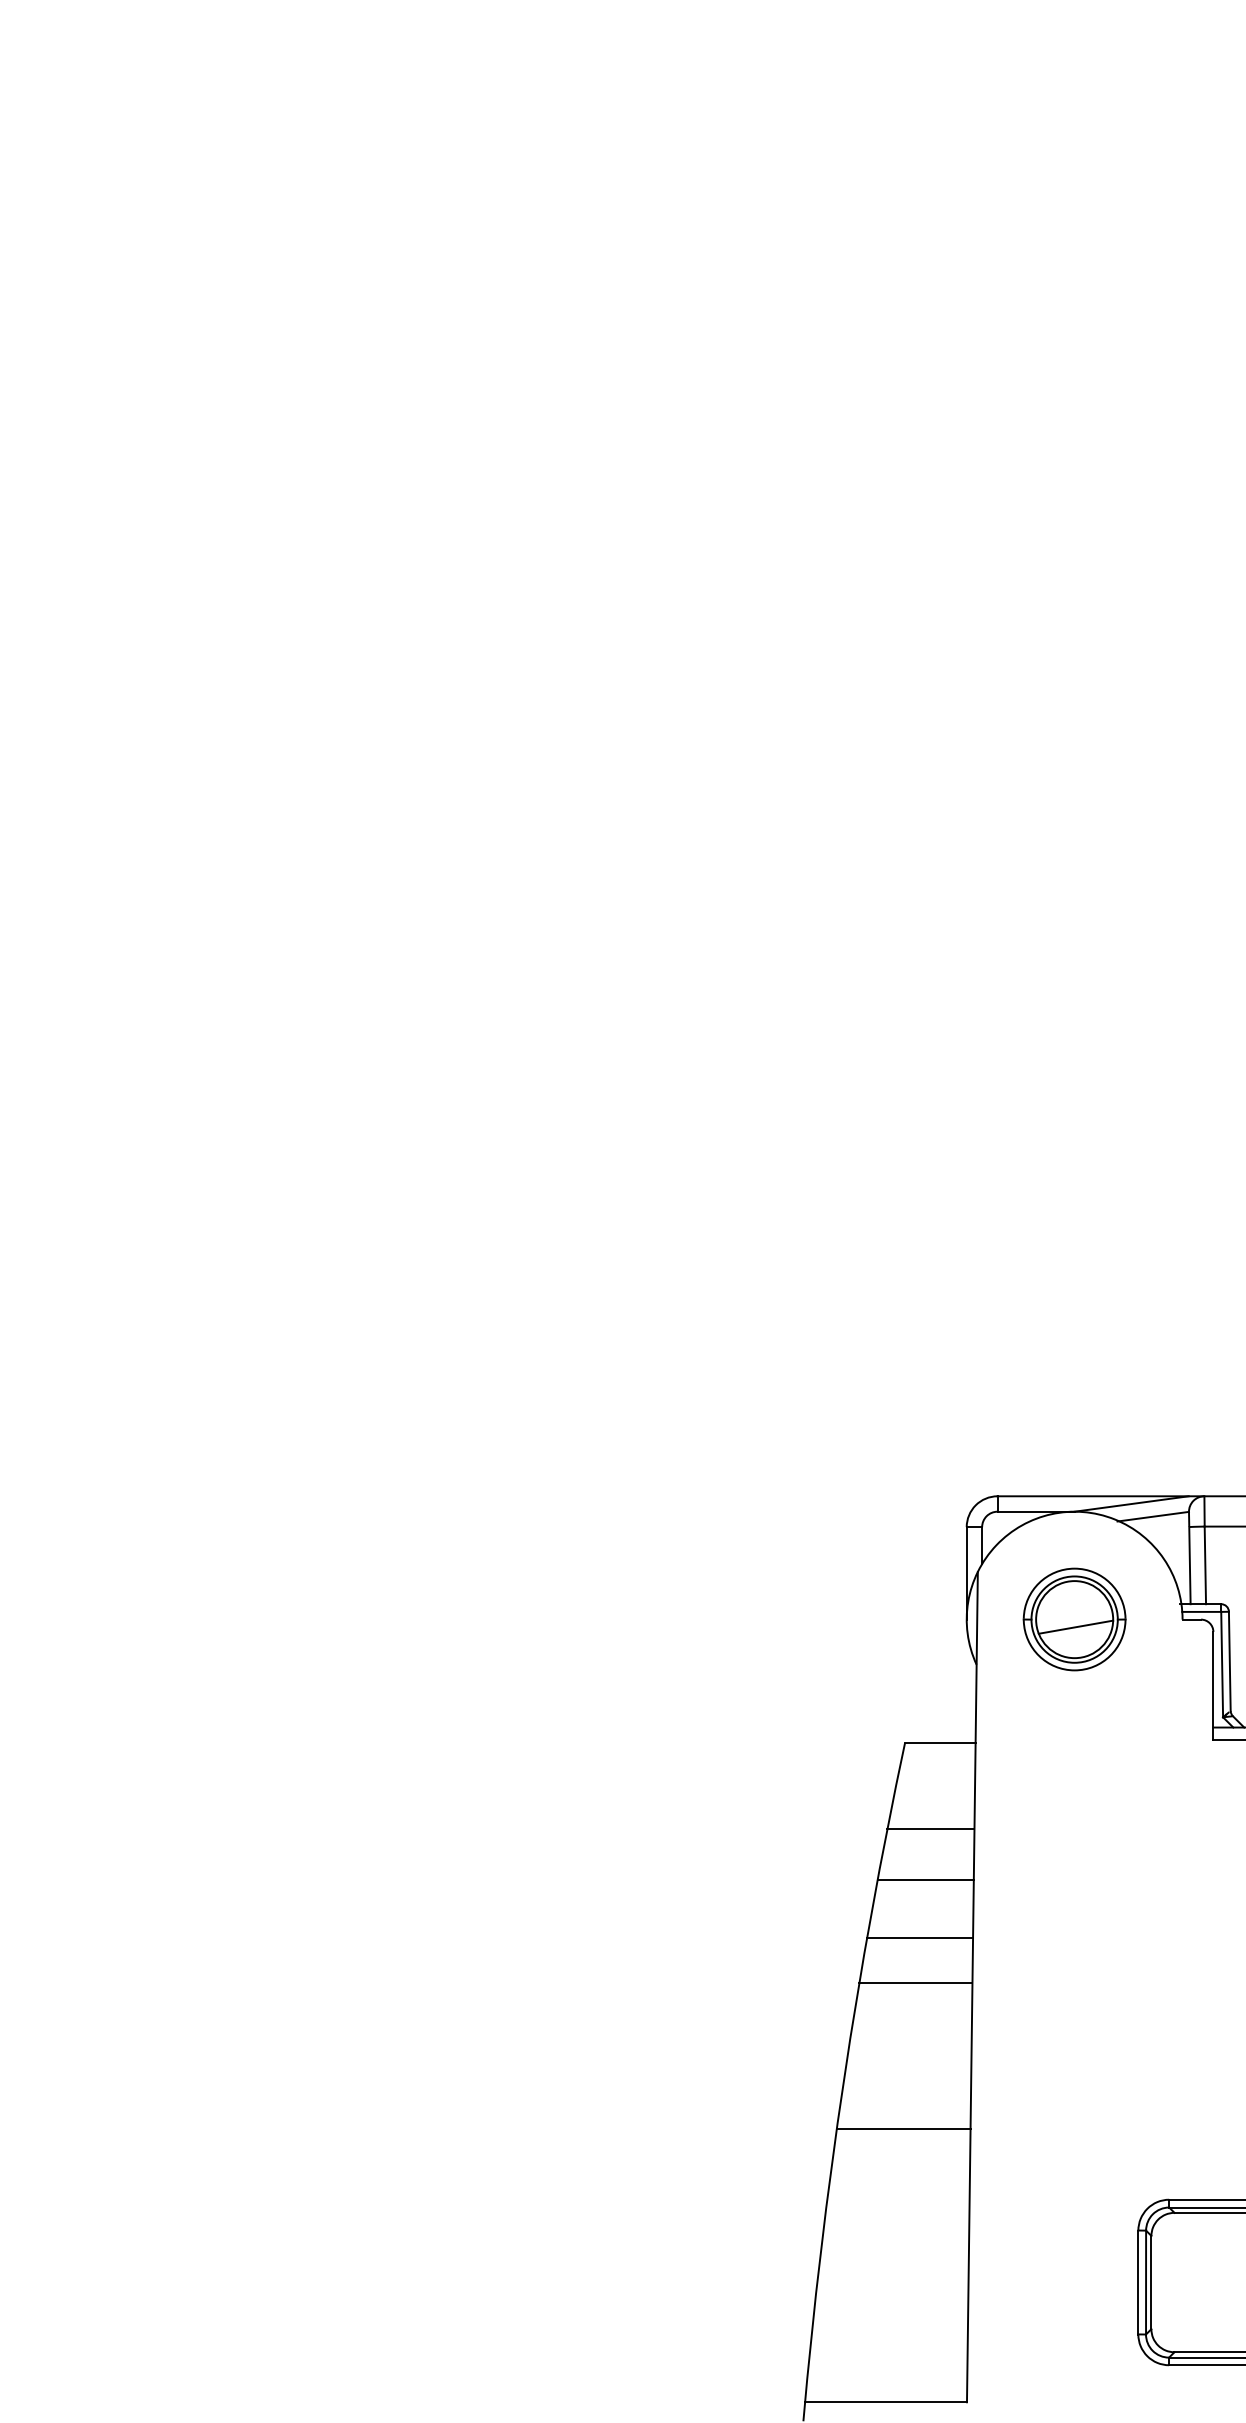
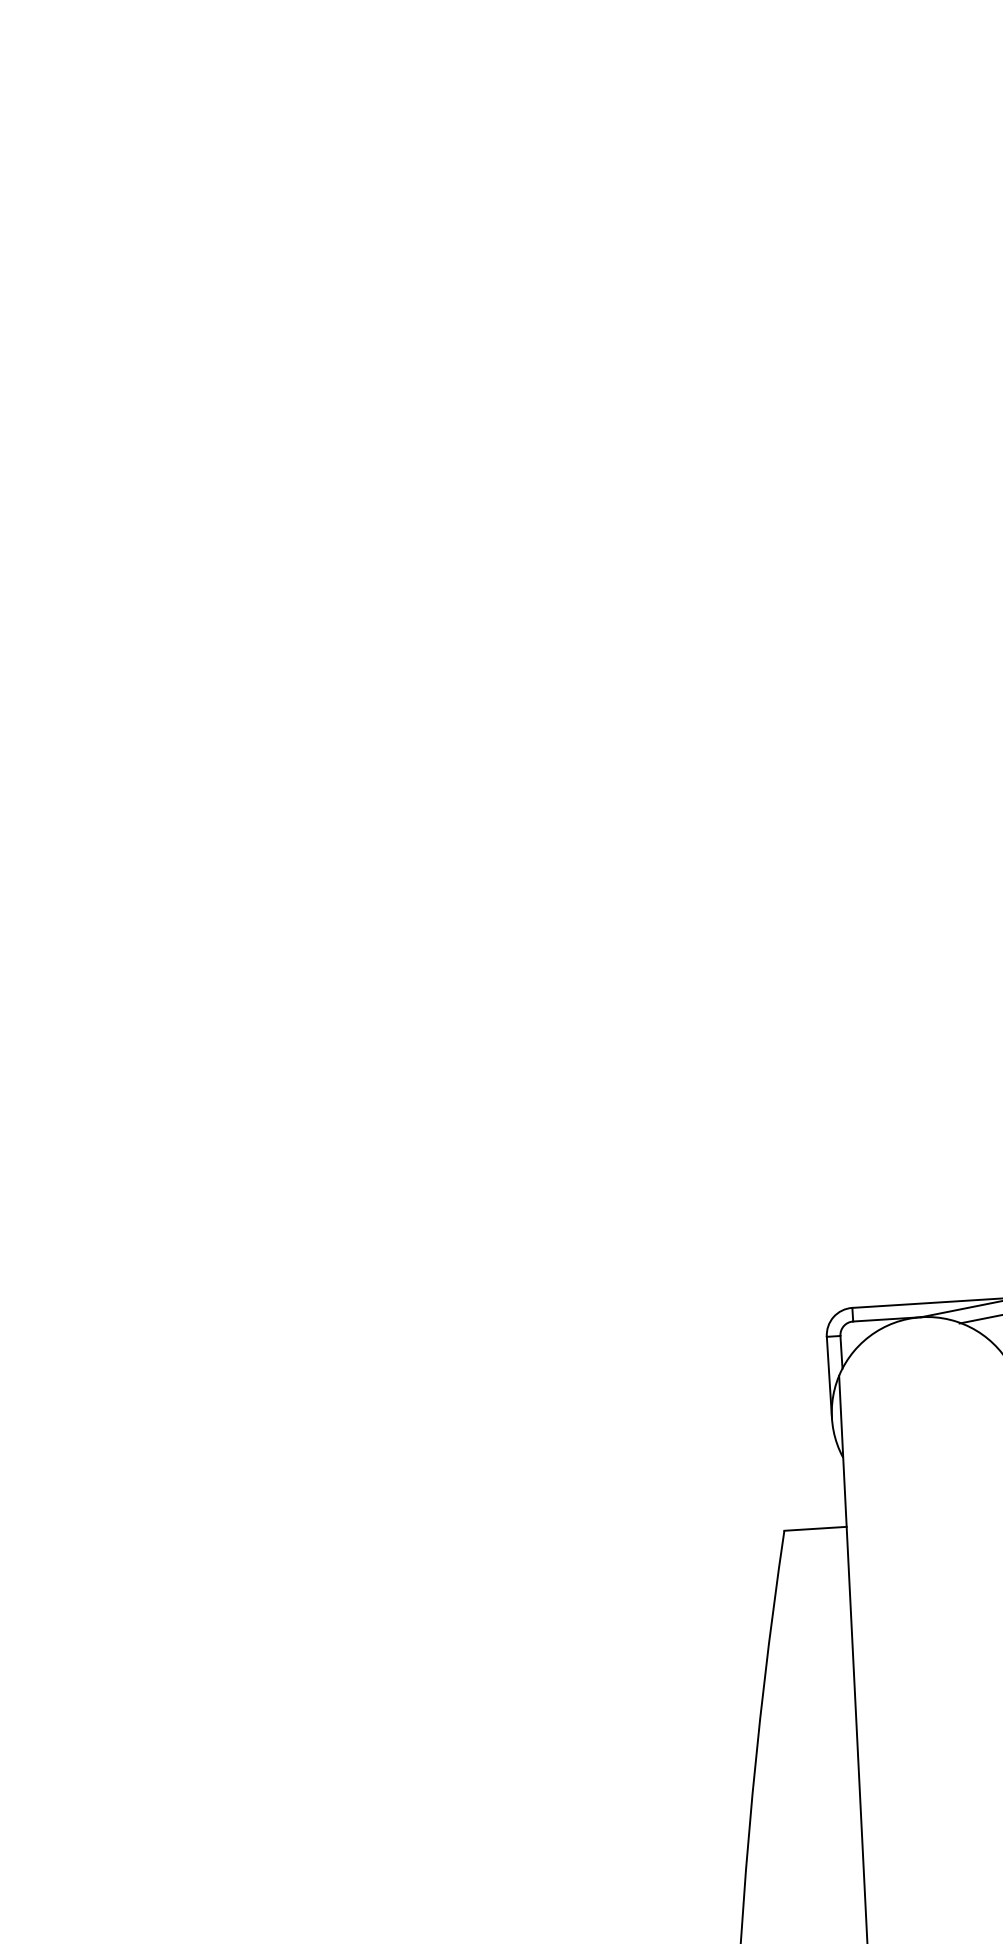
part: (1074, 1619) -> (927, 1412), removed
line: (930, 1829) -> (811, 1605), removed
line: (925, 1879) -> (810, 1650), removed
line: (920, 1938) -> (808, 1702), removed
line: (915, 1982) -> (806, 1741), removed
line: (903, 2128) -> (804, 1871), removed

